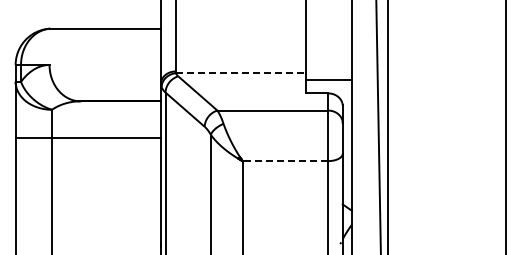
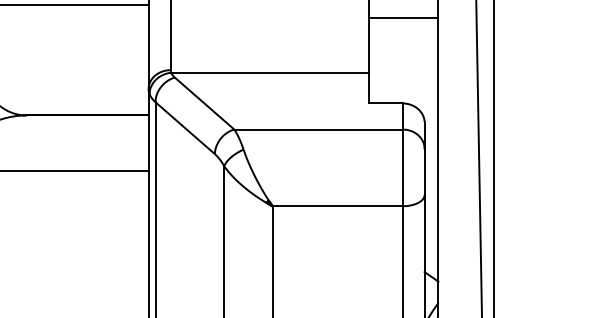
line: (241, 73) -> (270, 73), dashed -> solid
line: (328, 79) -> (402, 17), moved
line: (285, 161) -> (337, 206), dashed -> solid

